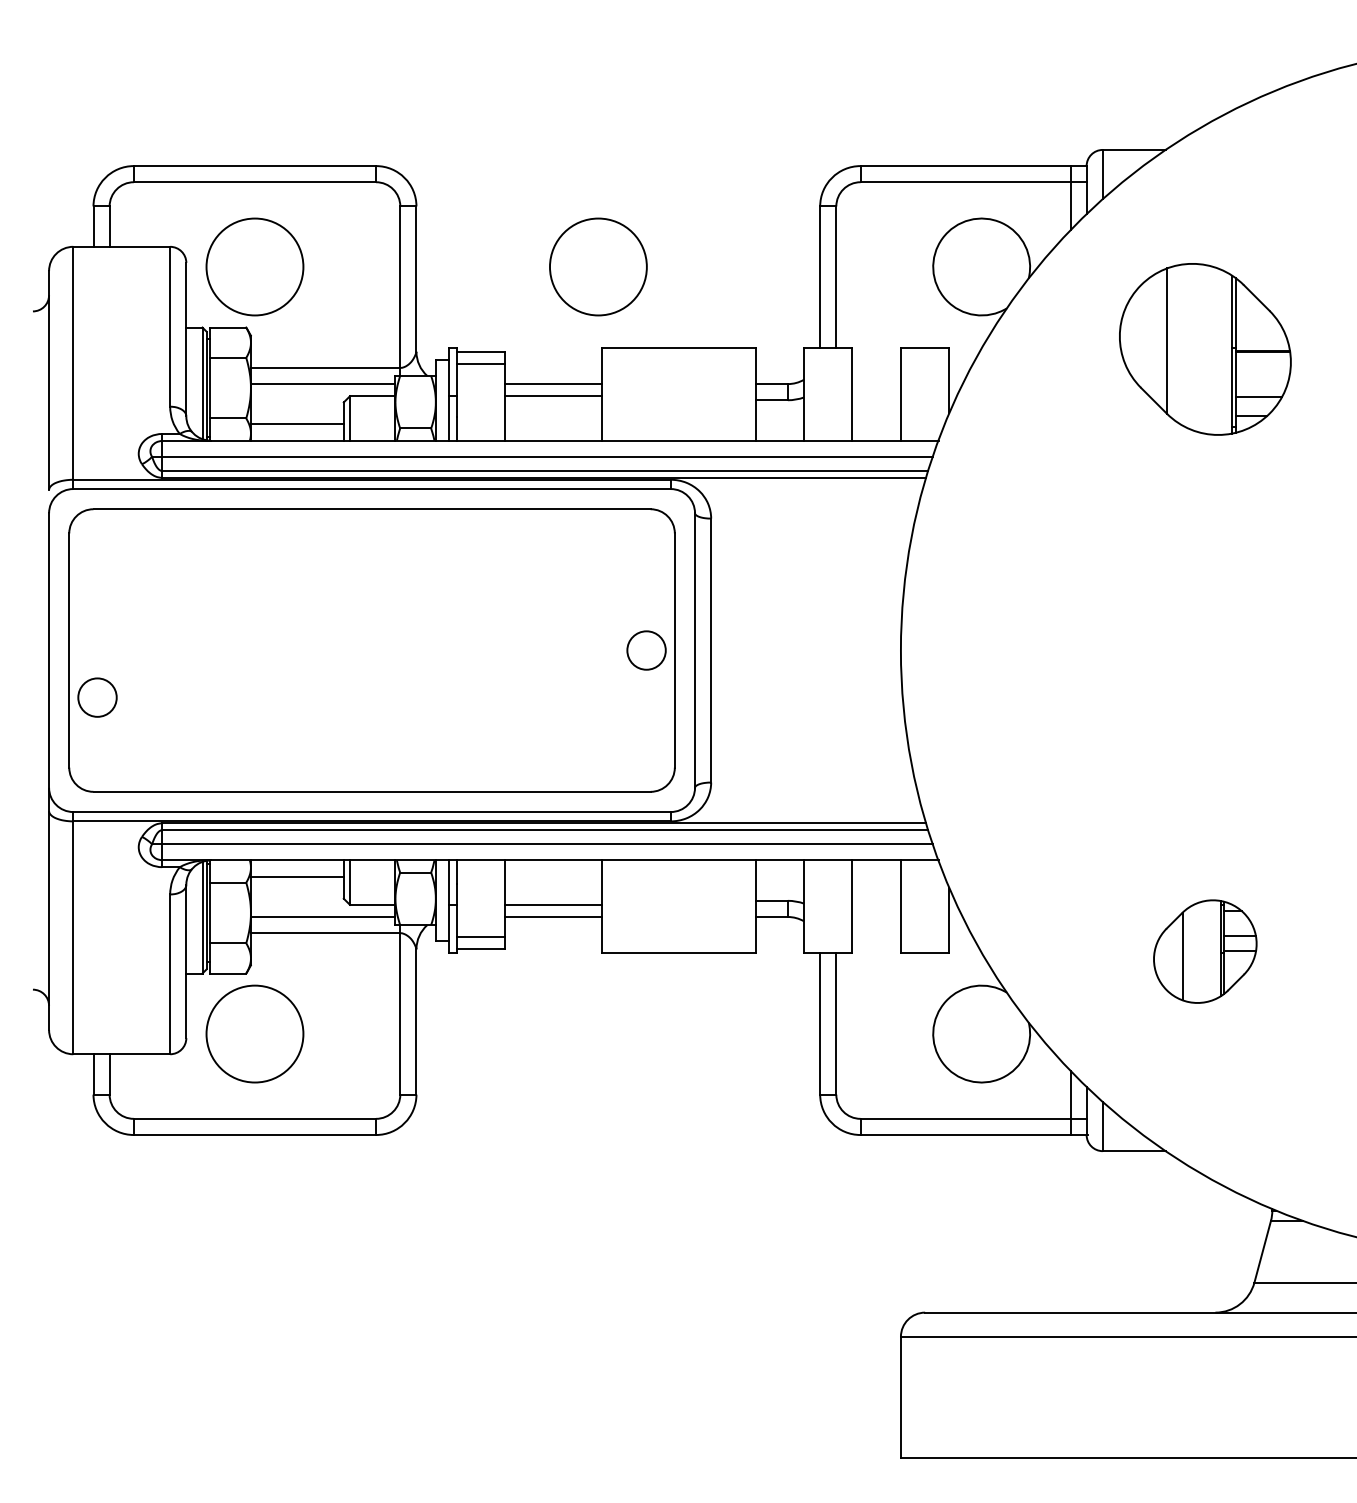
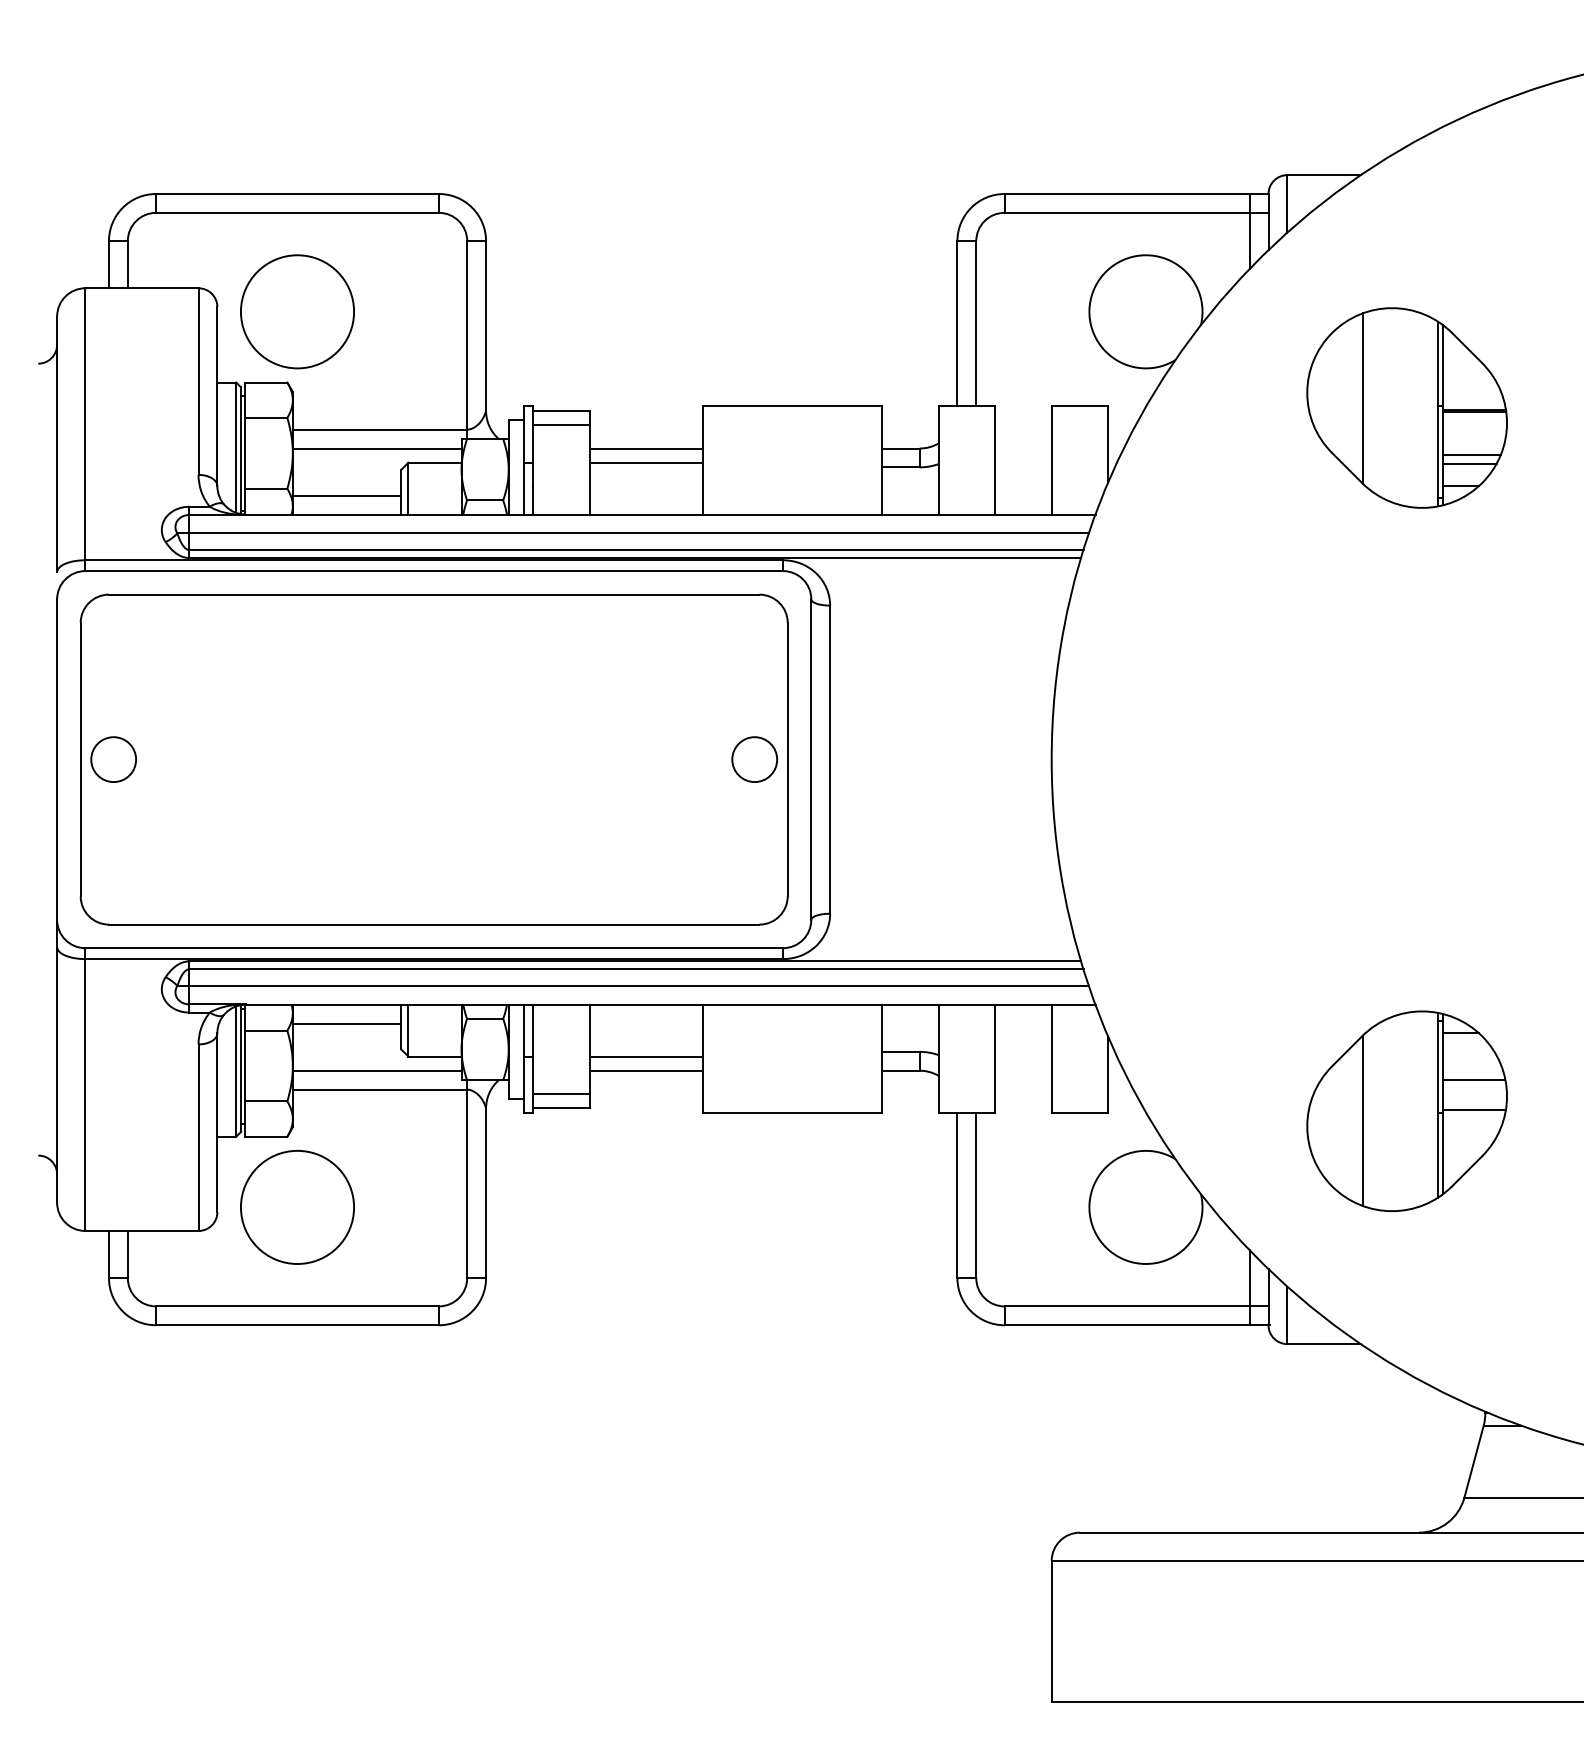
circle: (598, 266) -> (698, 311), removed
line: (1260, 390) -> (1471, 455), added
circle: (97, 697) -> (113, 759), moved
part: (1204, 951) -> (1406, 1110), size x1.67

